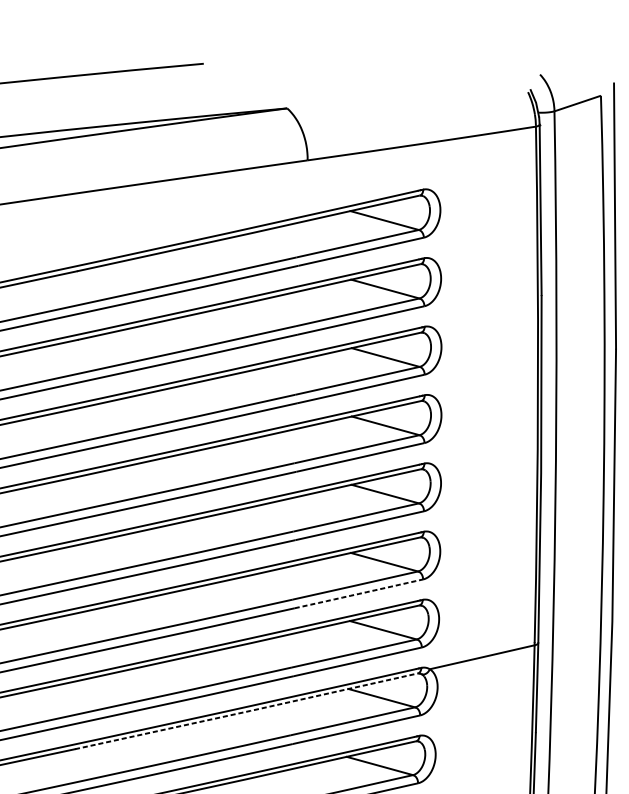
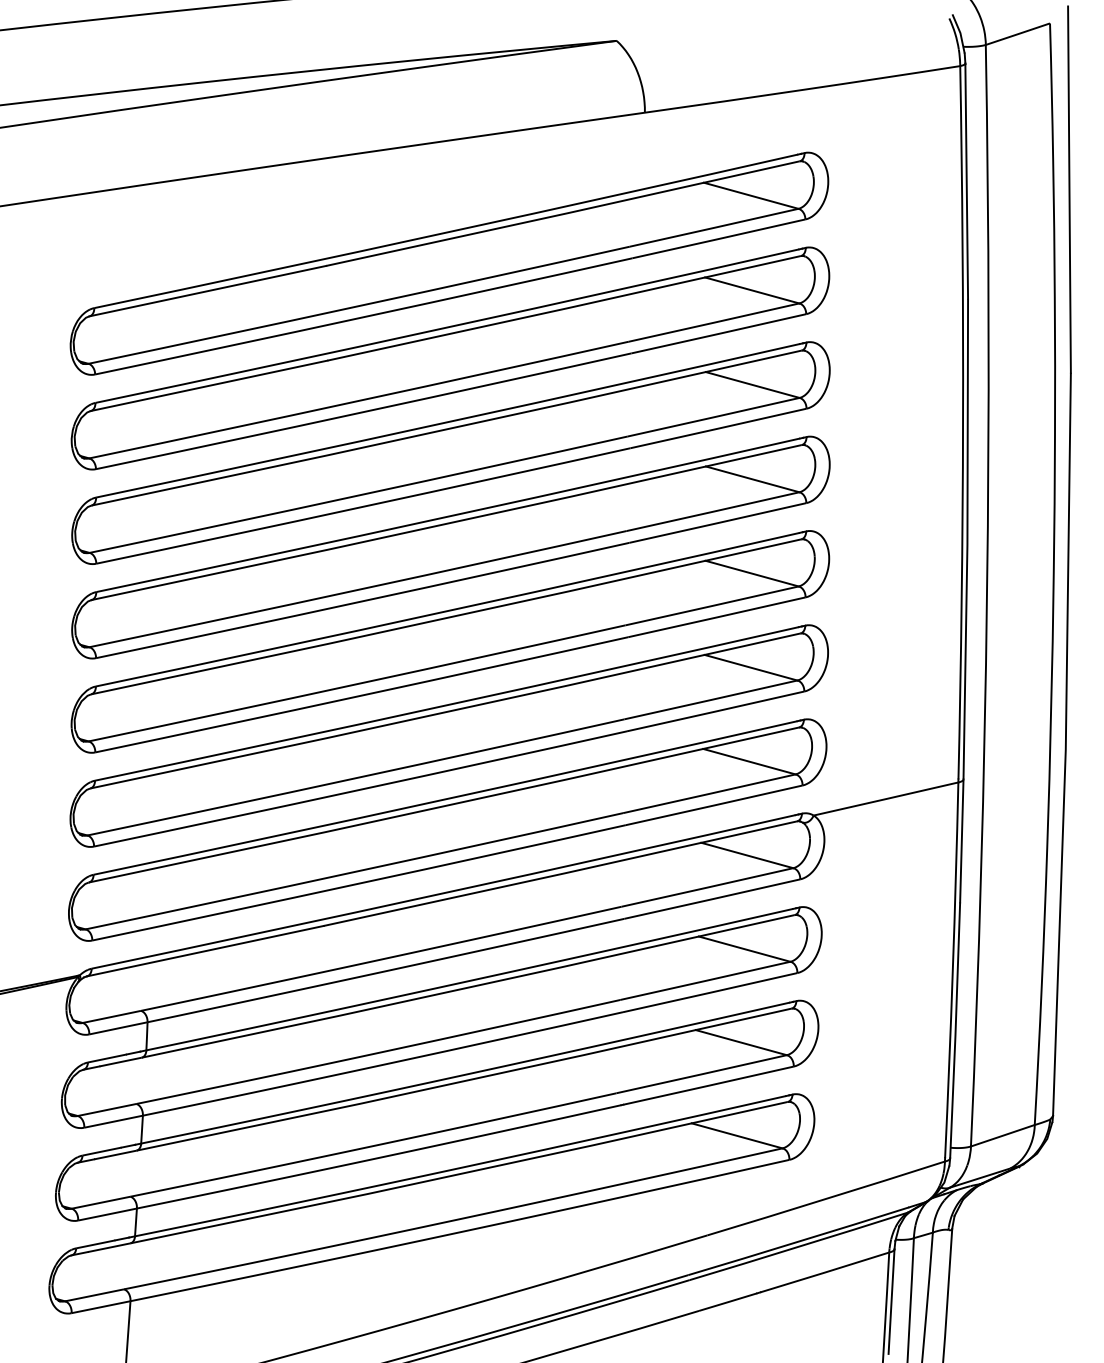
arc: (358, 593) -> (715, 711), dashed -> solid
line: (247, 711) -> (561, 874), dashed -> solid

